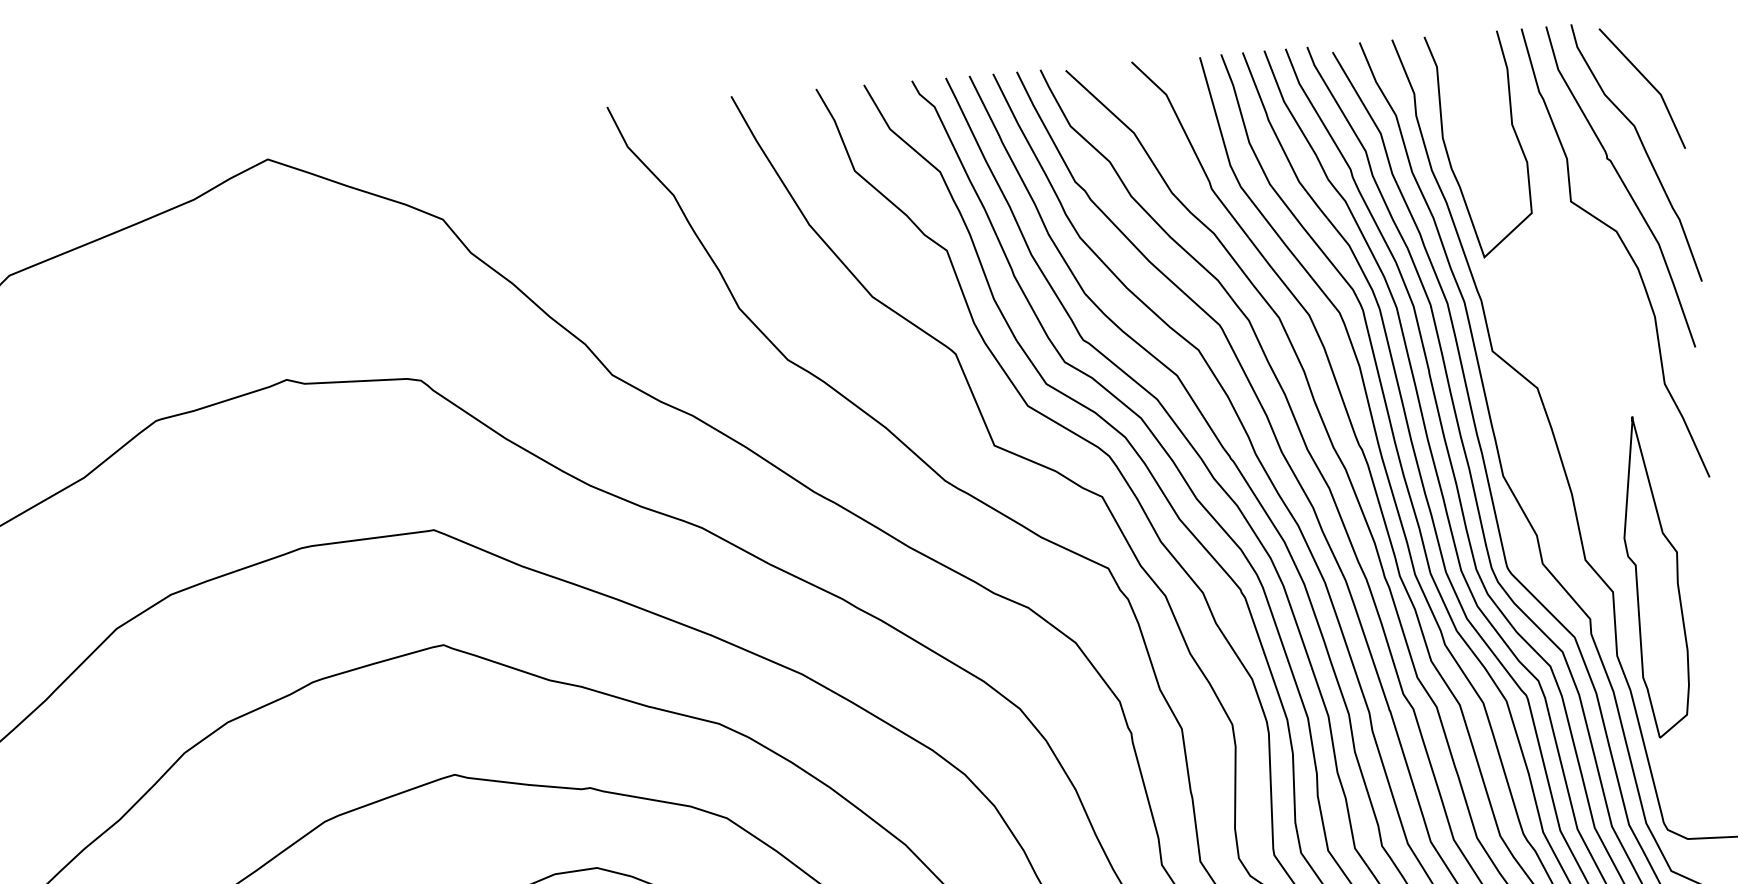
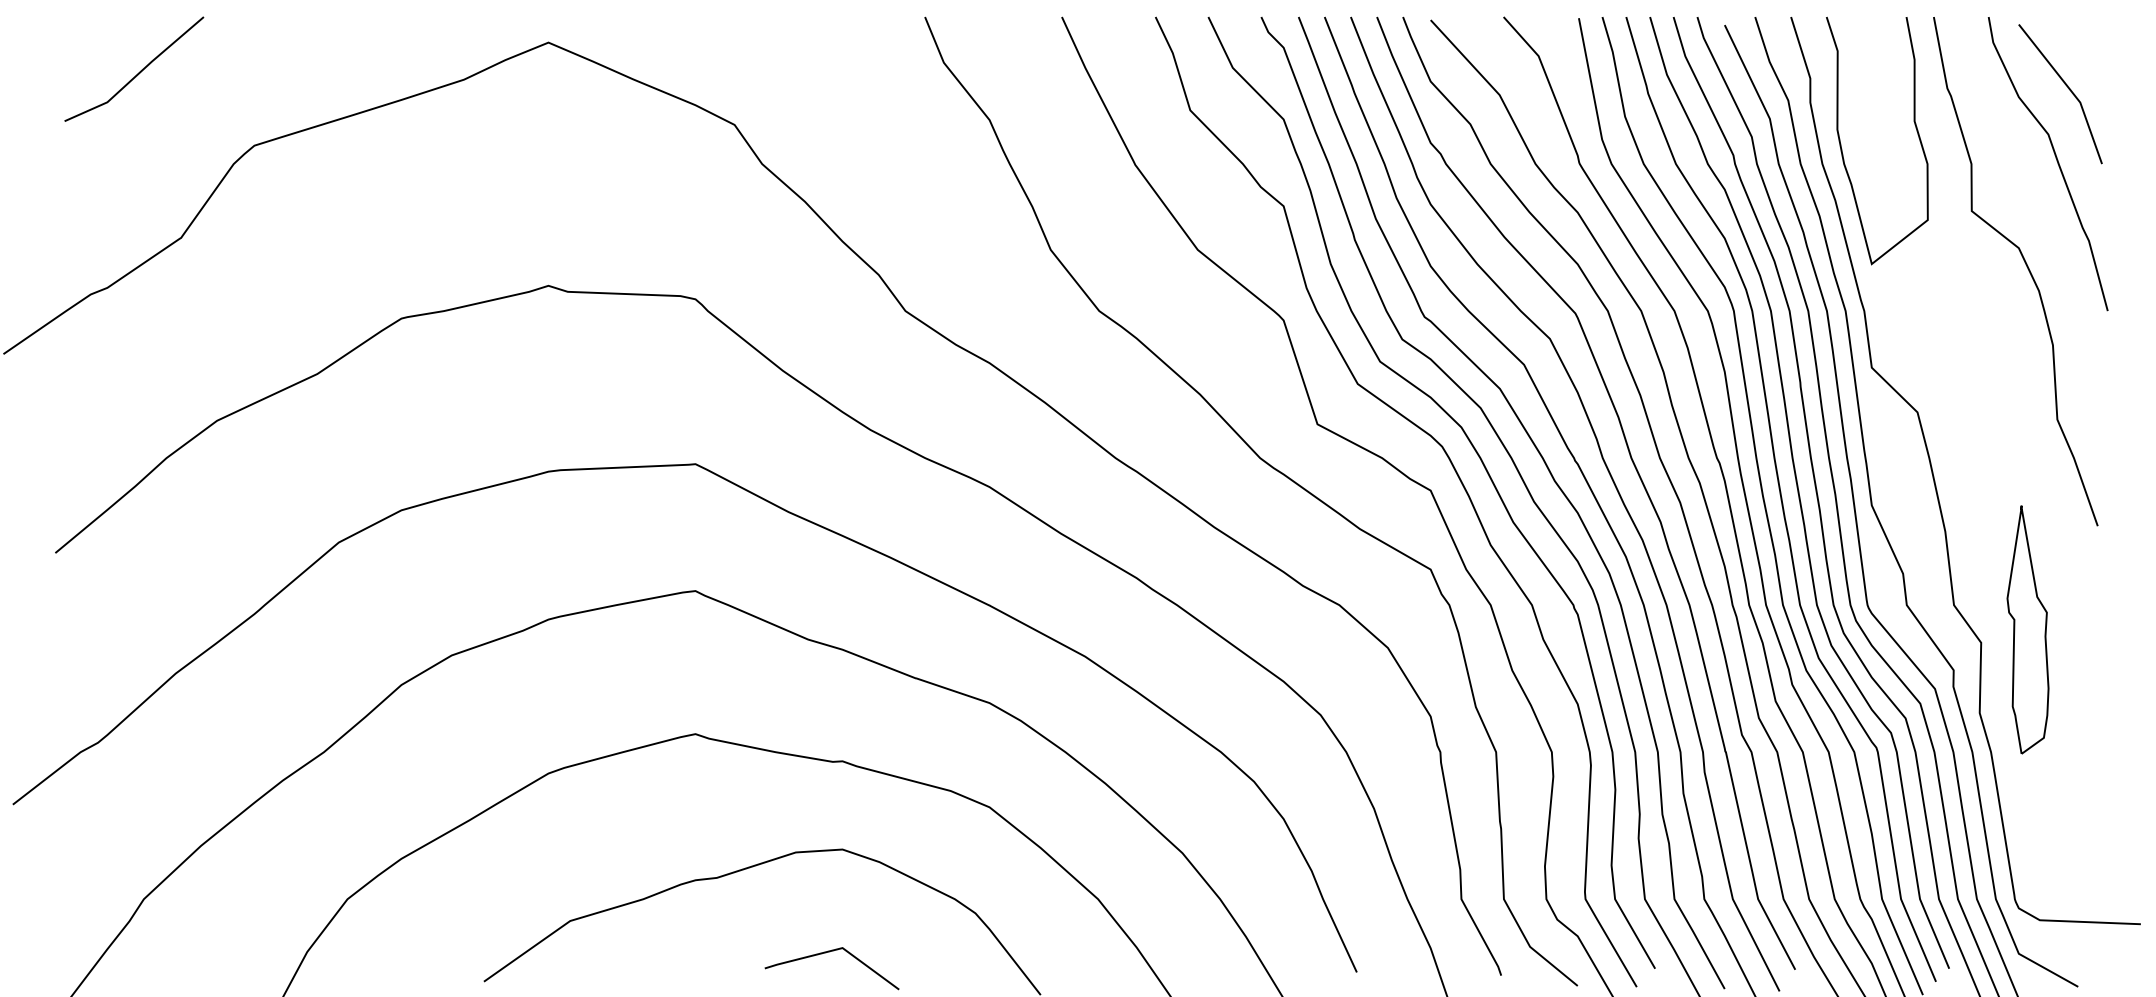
curve: (1623, 184) -> (2030, 197), removed
part: (1653, 576) -> (2027, 629), size x0.7

